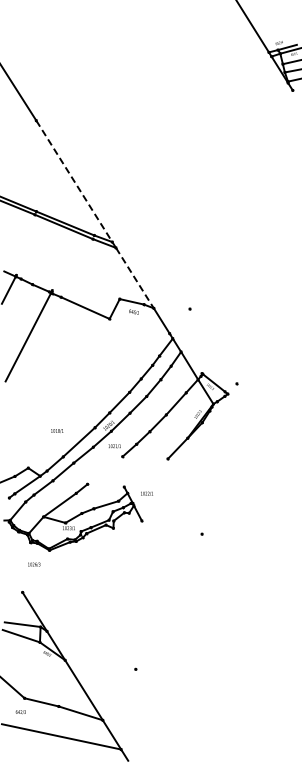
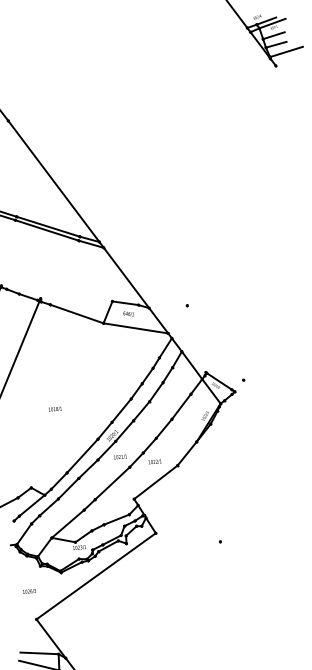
line: (74, 181) -> (54, 181), dashed -> solid
line: (135, 278) -> (127, 278), dashed -> solid
line: (139, 326) -> (135, 328), added
text: (57, 430) -> (55, 408), moved
line: (104, 470) -> (111, 483), added
line: (145, 472) -> (155, 481), added
text: (146, 493) -> (154, 461), moved
line: (81, 556) -> (95, 576), added
text: (34, 564) -> (29, 591), moved

